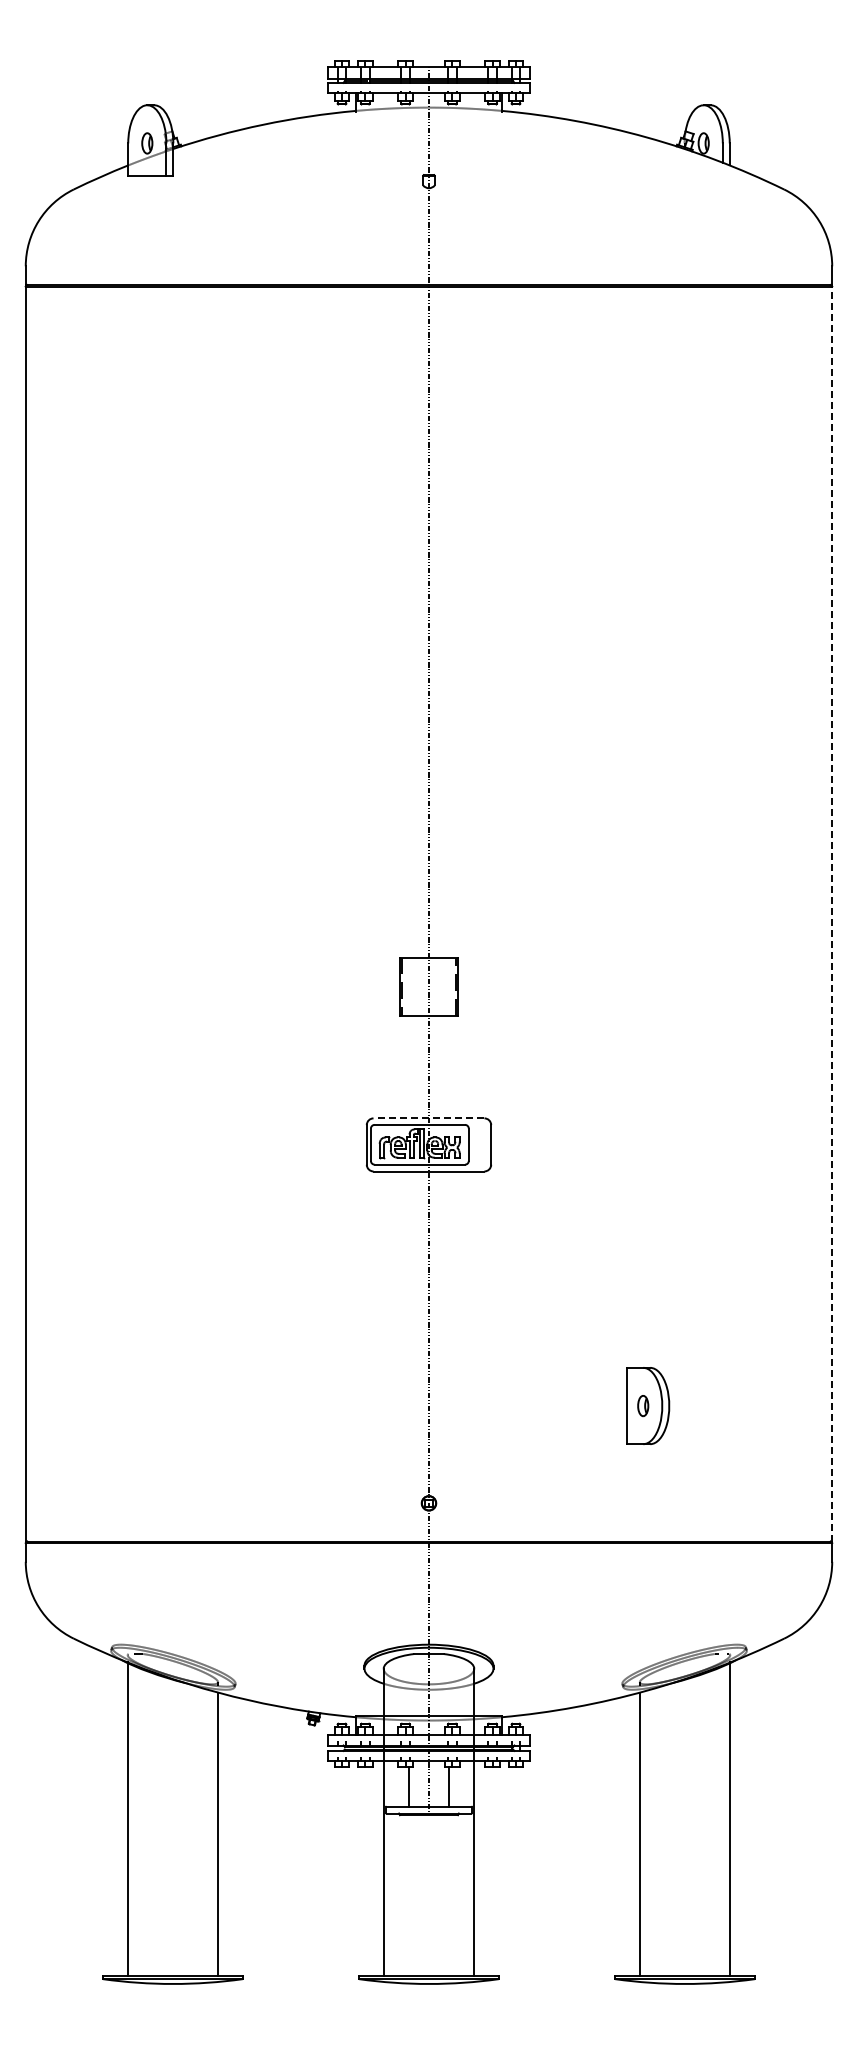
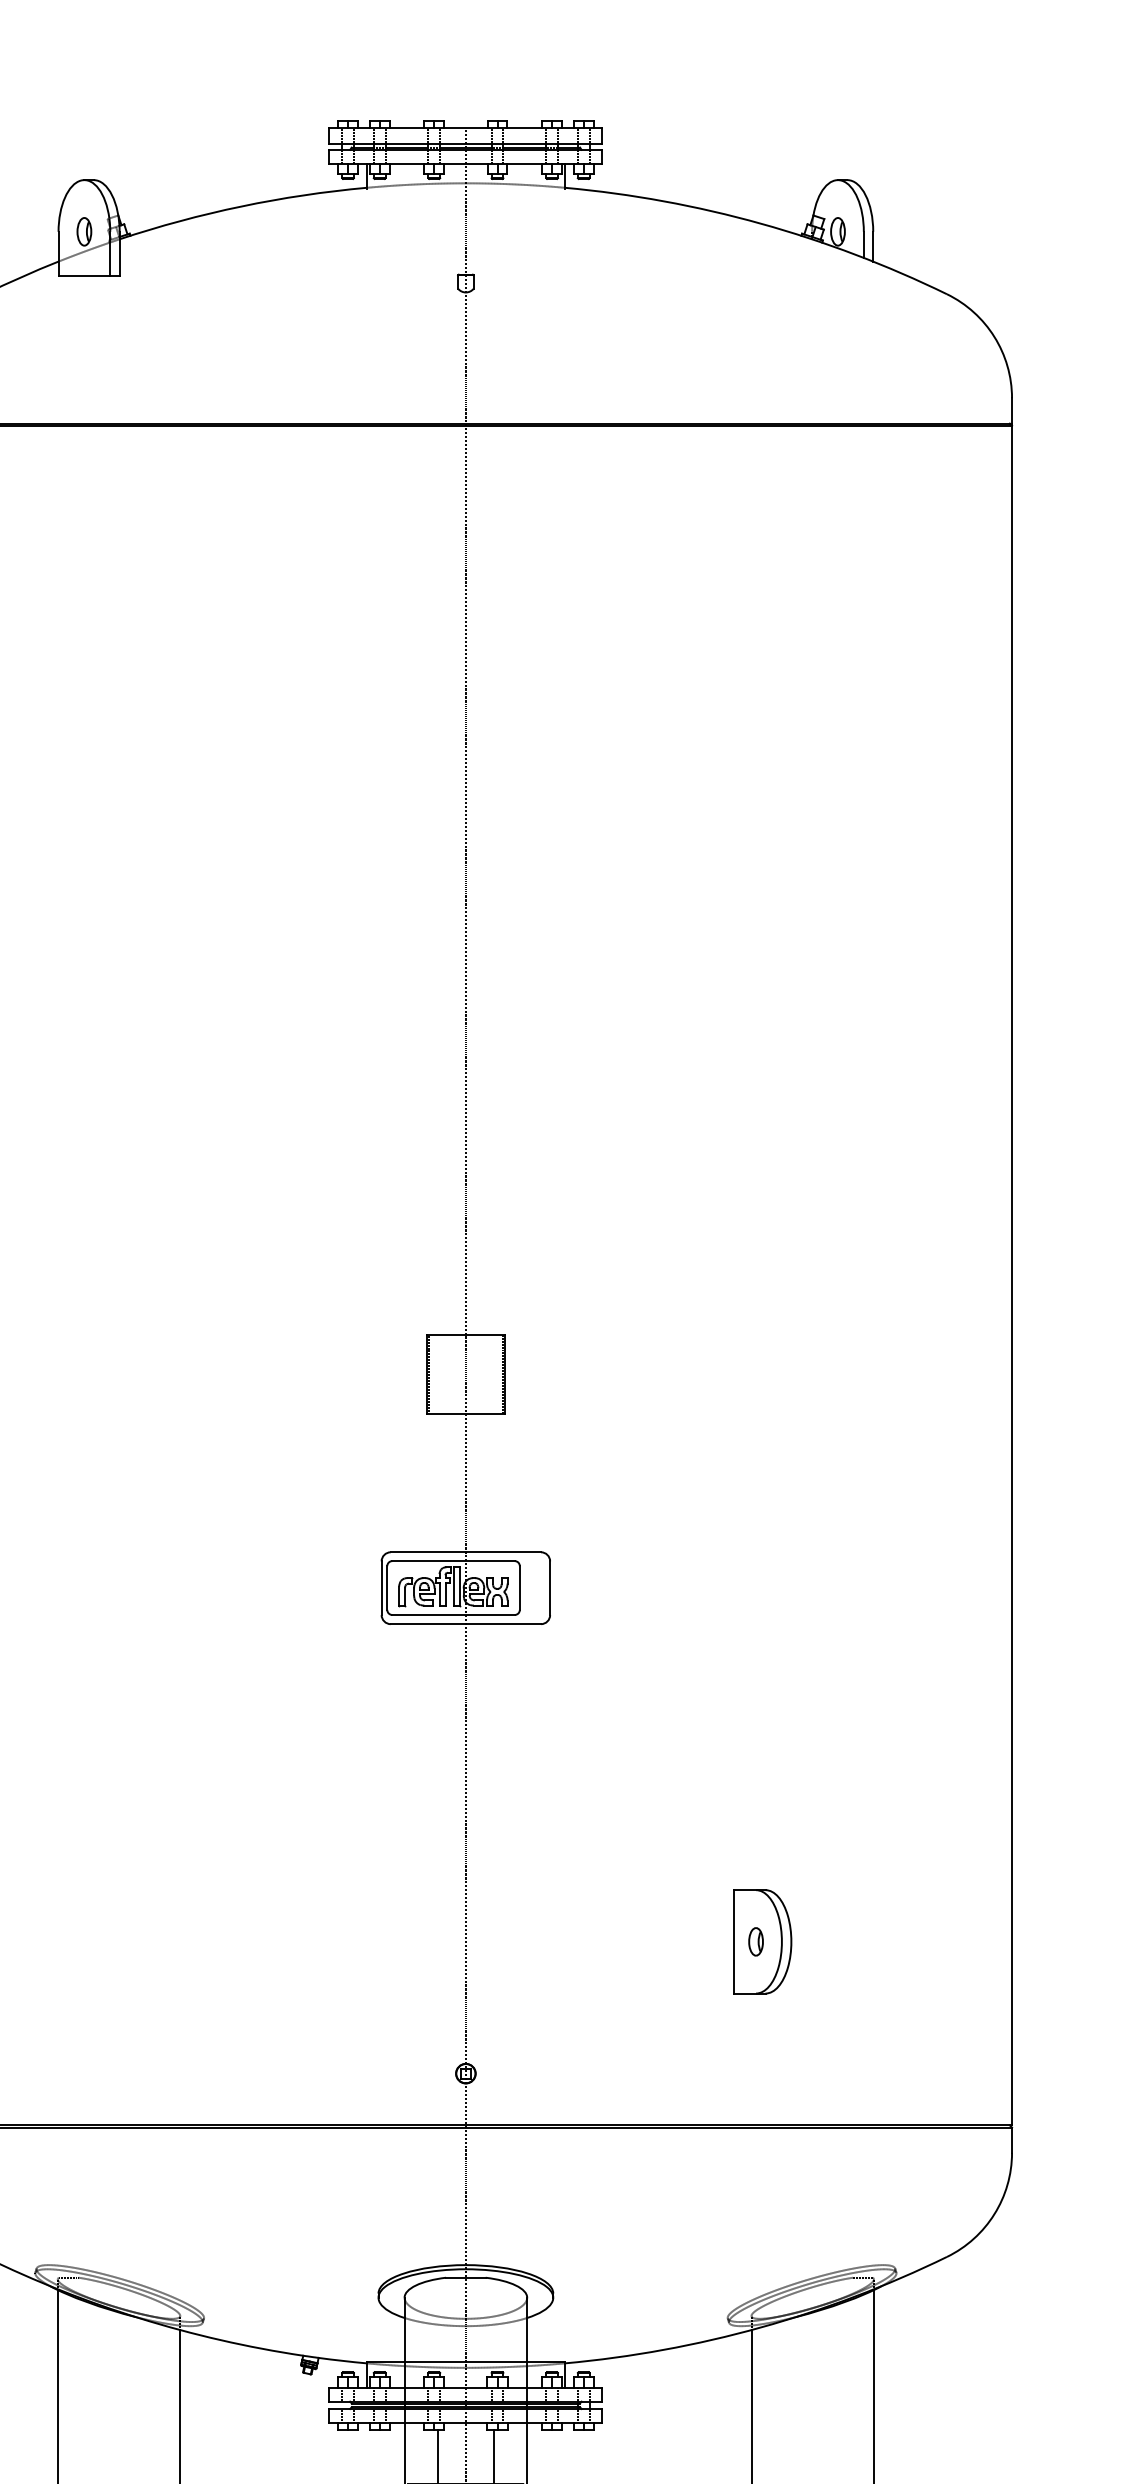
line: (832, 913) -> (1012, 1274), dashed -> solid
line: (428, 1118) -> (465, 1552), dashed -> solid

